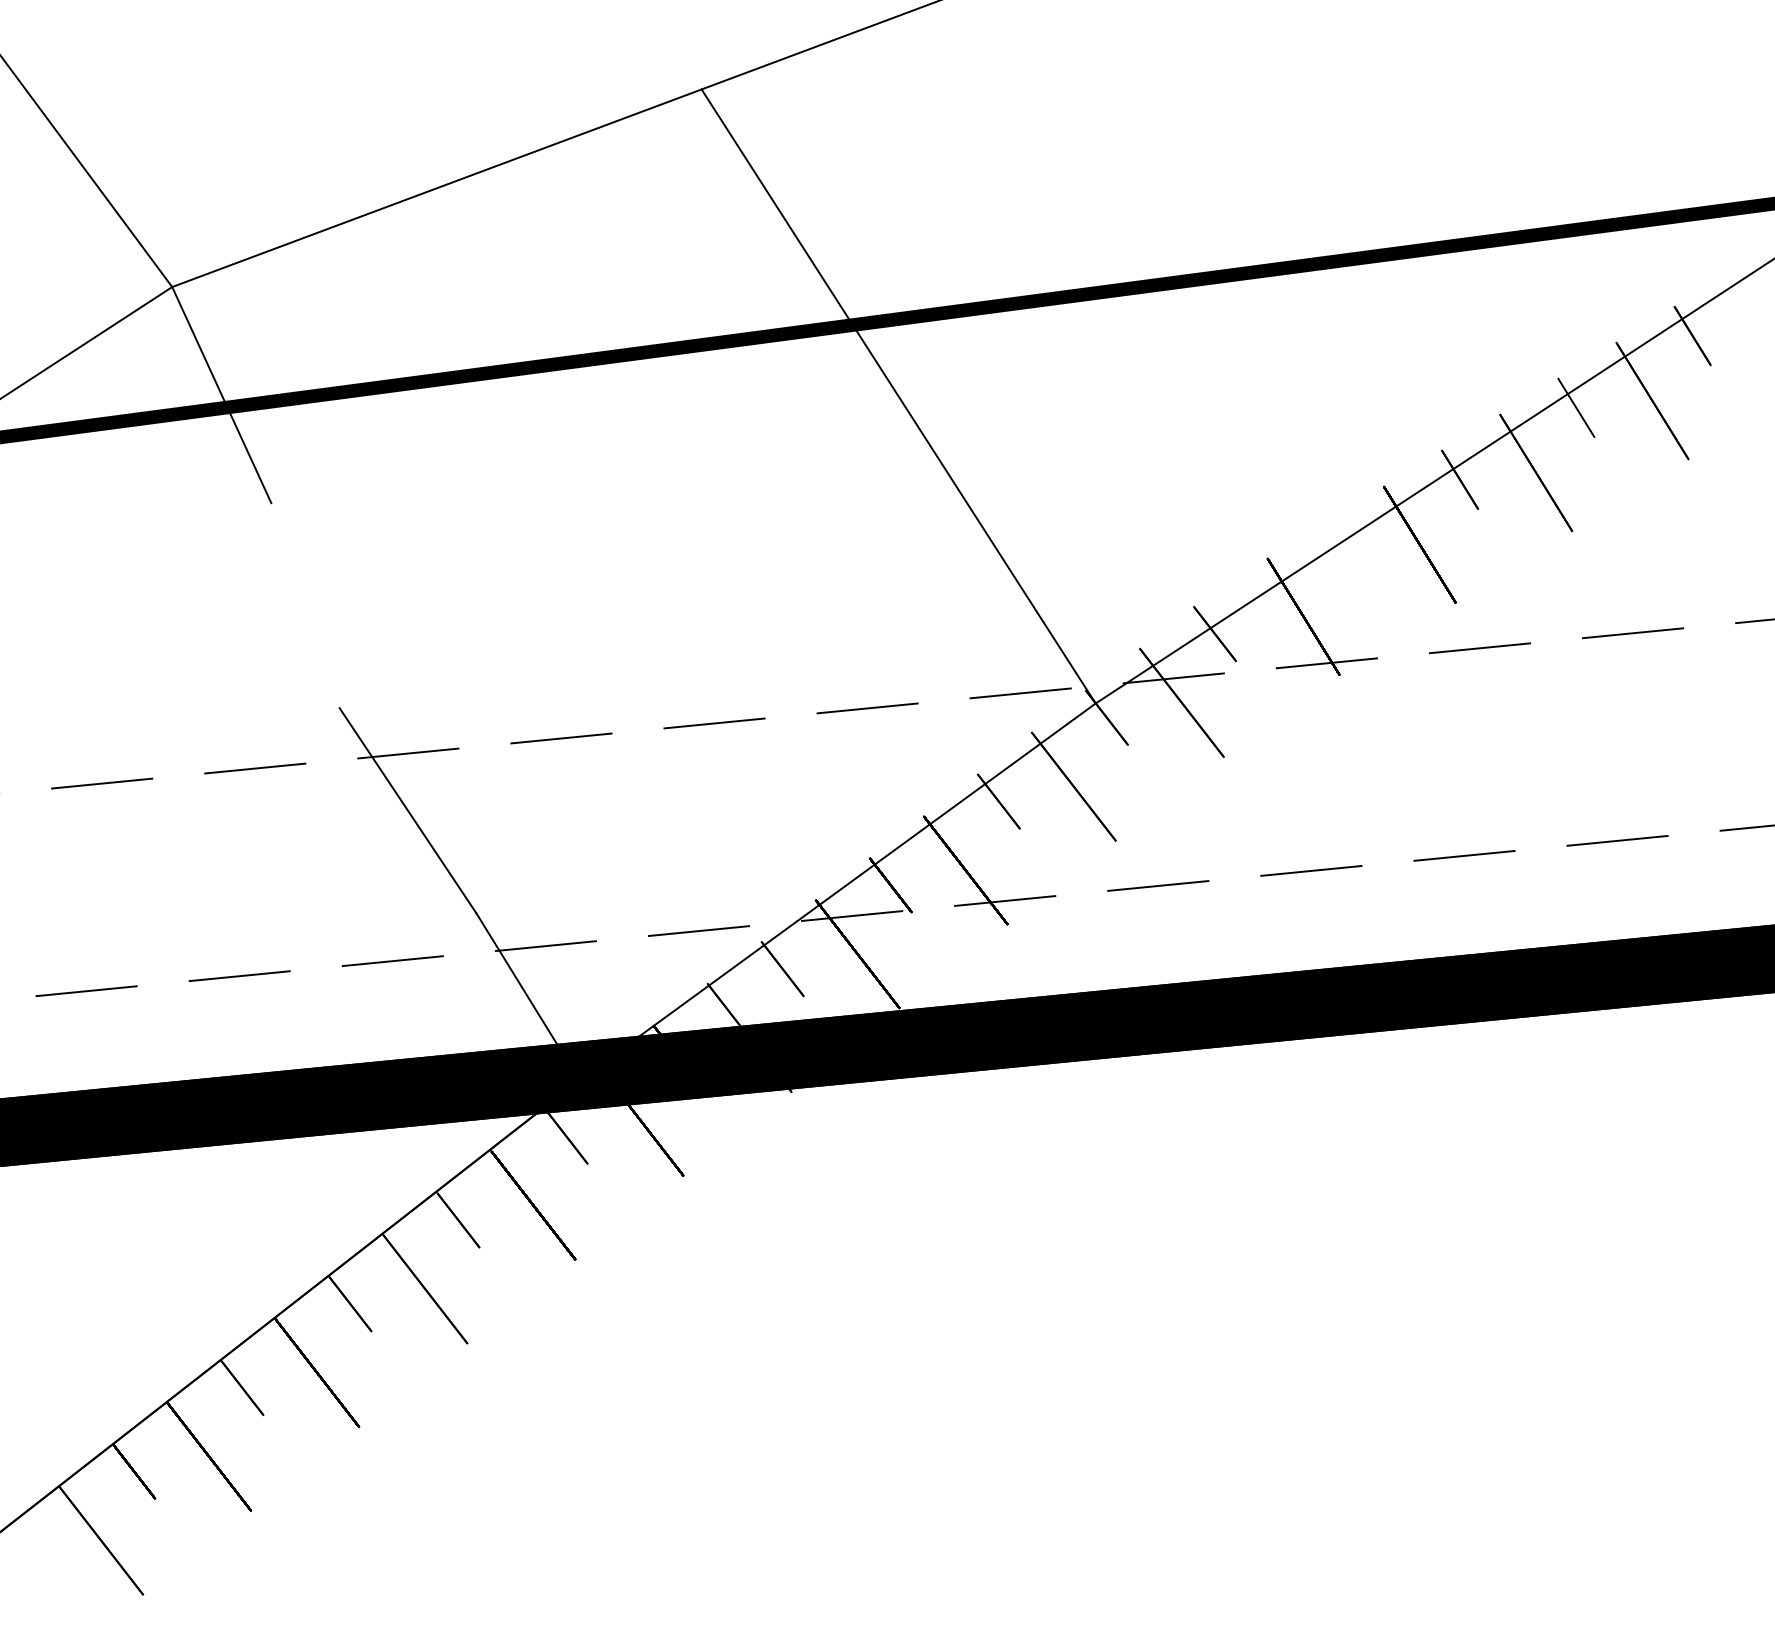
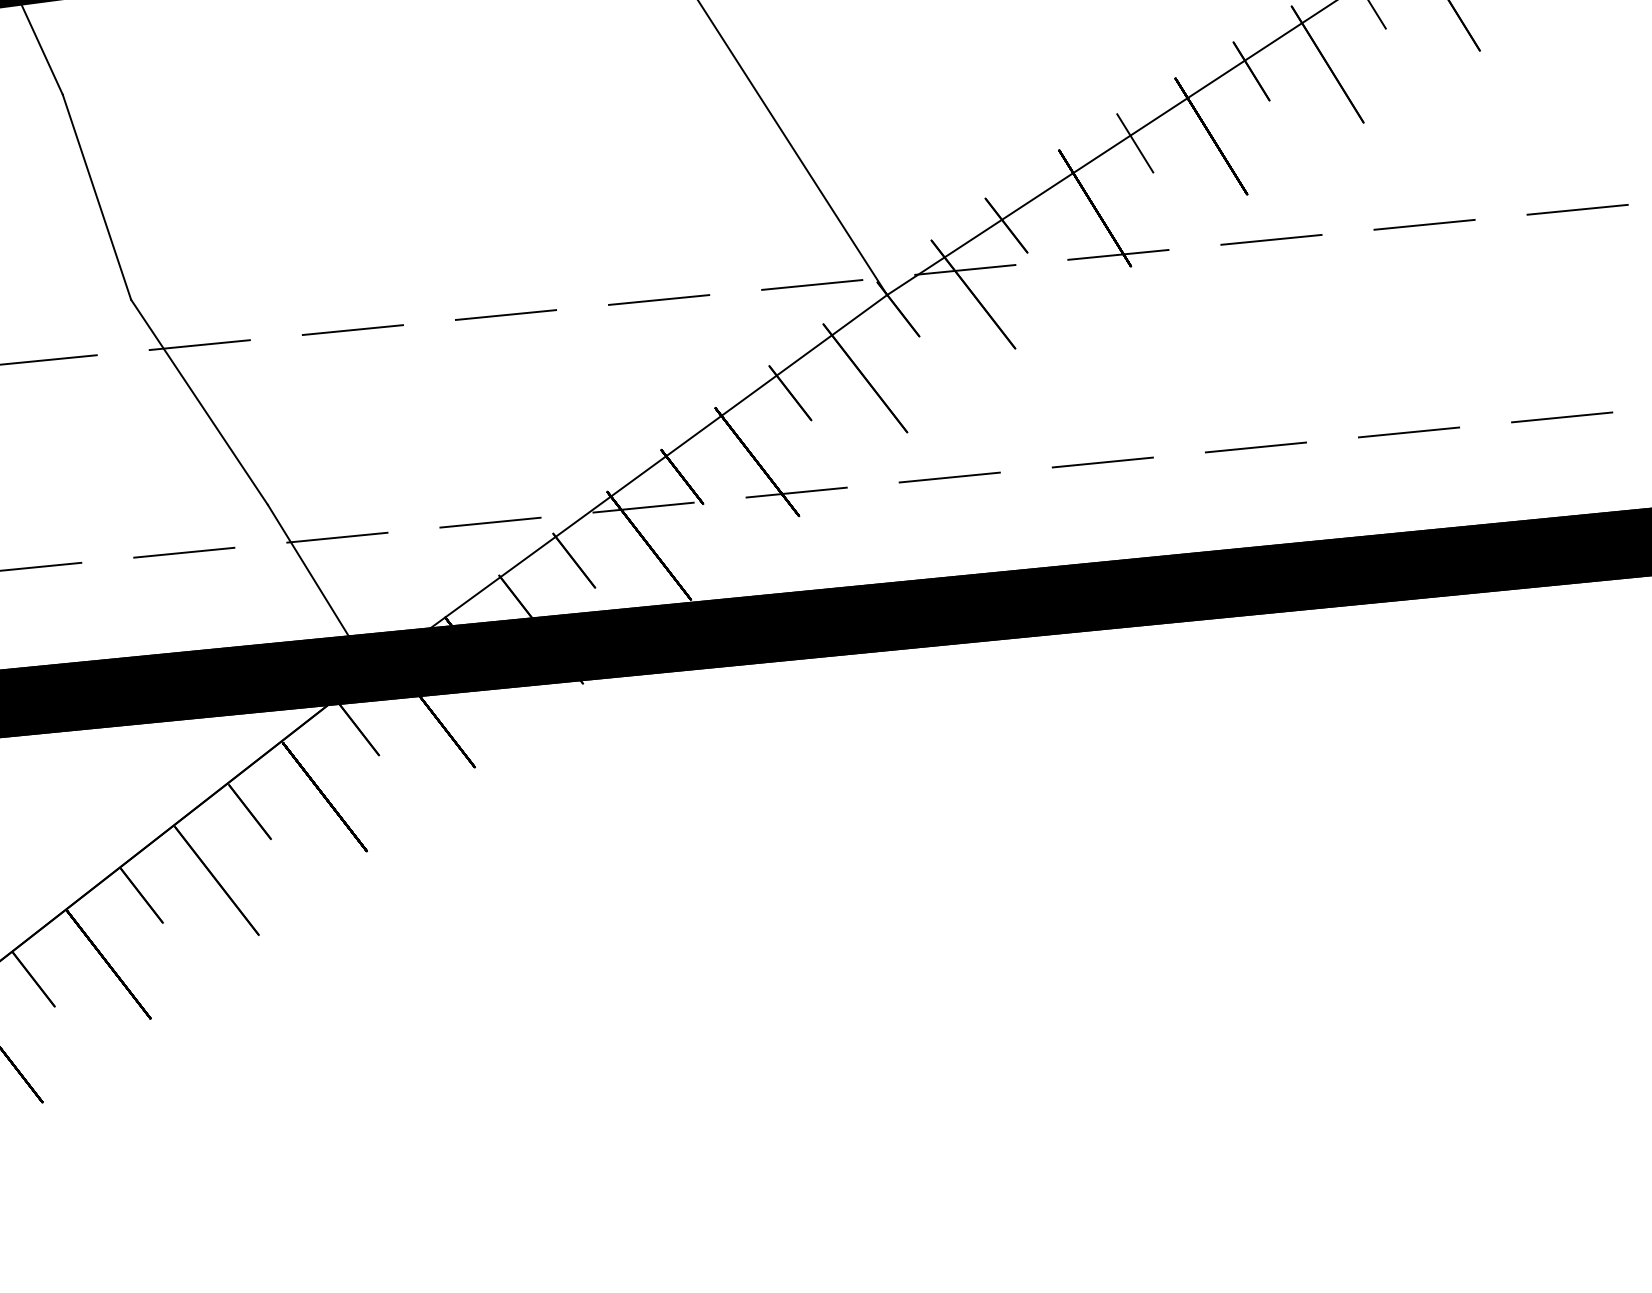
line: (1343, 551) -> (1134, 143), added
line: (305, 605) -> (96, 197), added

